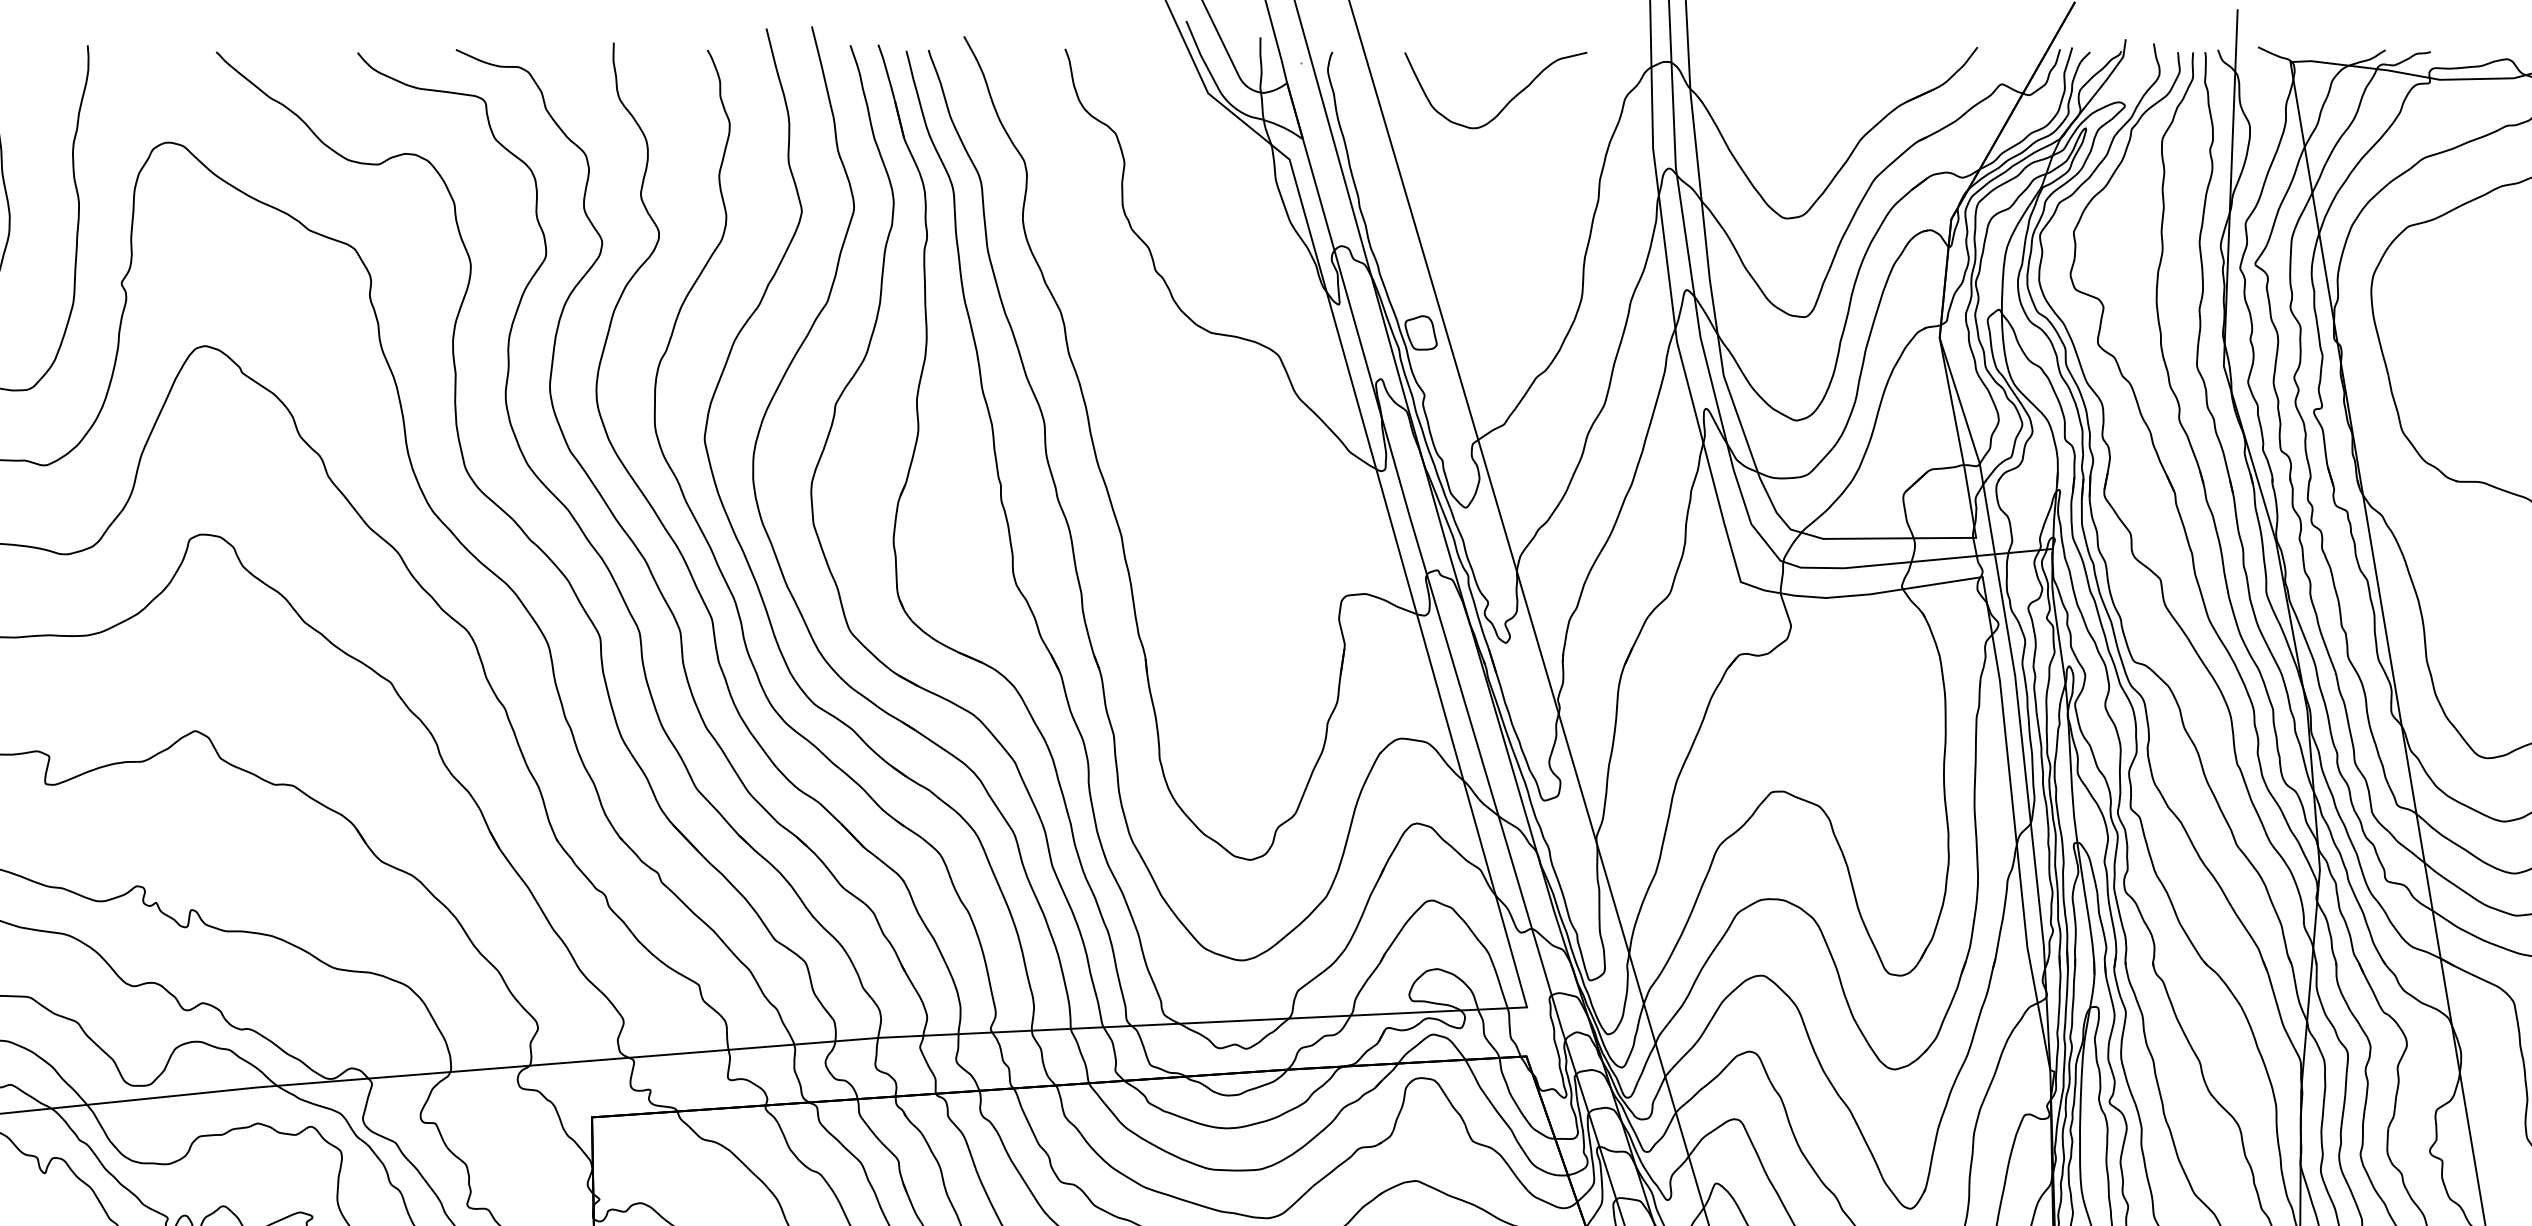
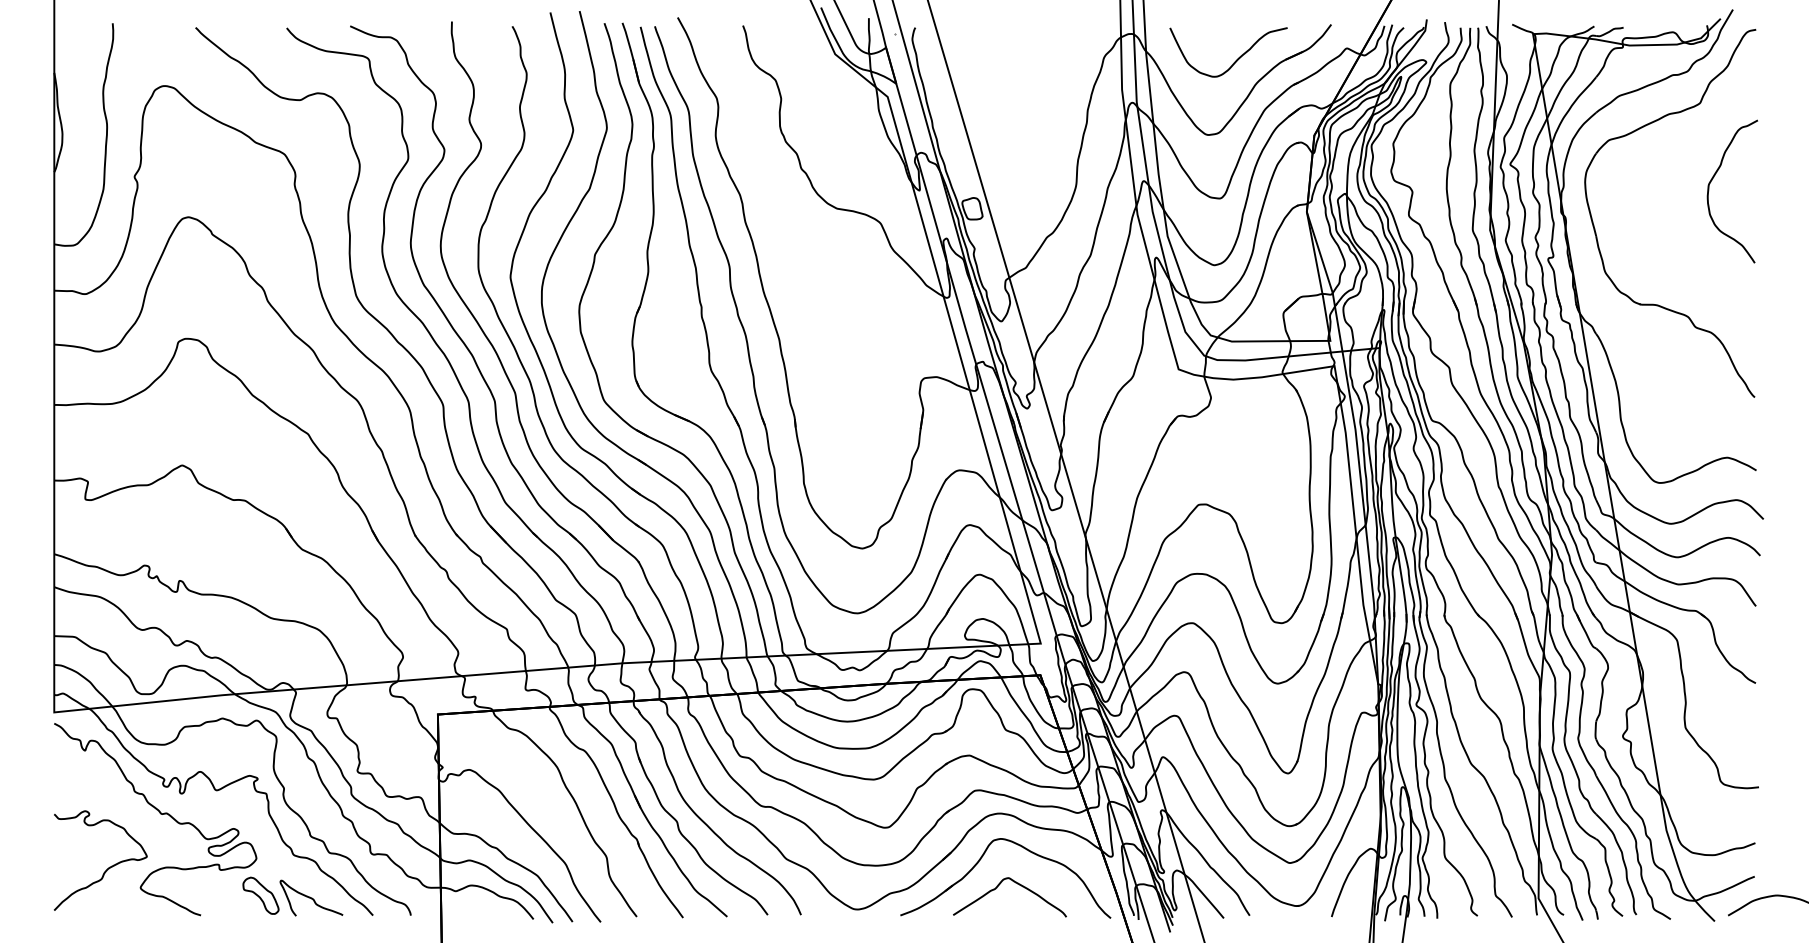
curve: (1507, 101) -> (1236, 59), moved

